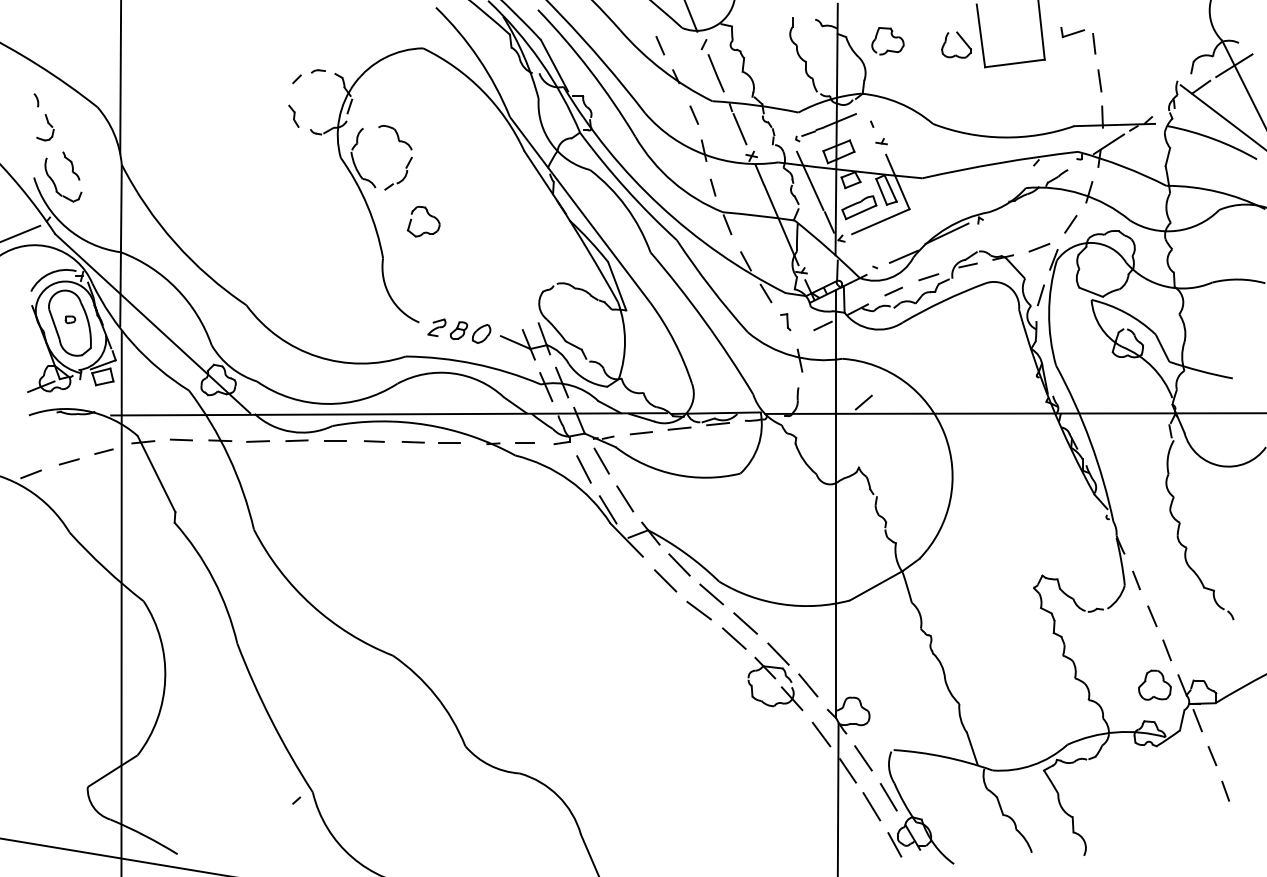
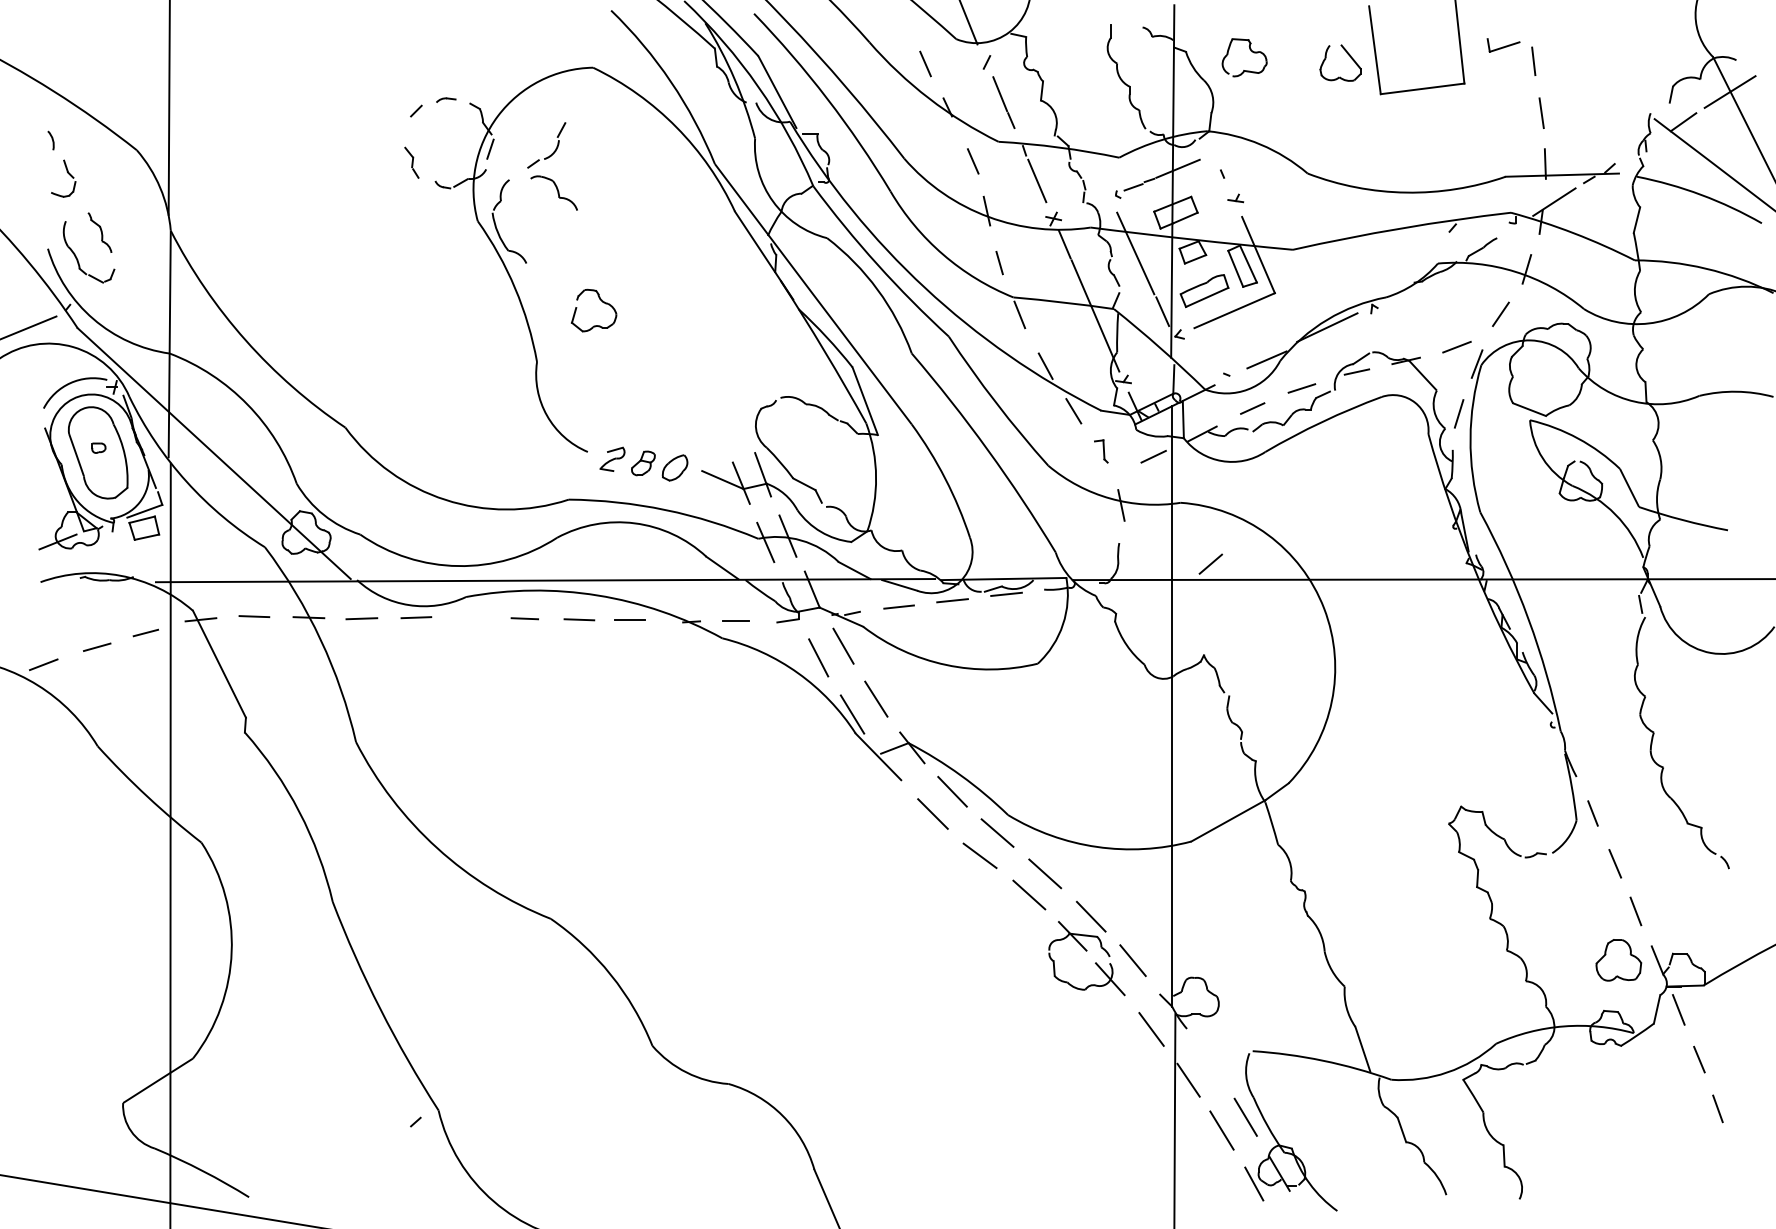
part: (403, 178) -> (553, 151), moved
line: (335, 441) -> (470, 618), removed
line: (862, 758) -> (1209, 1062), removed

